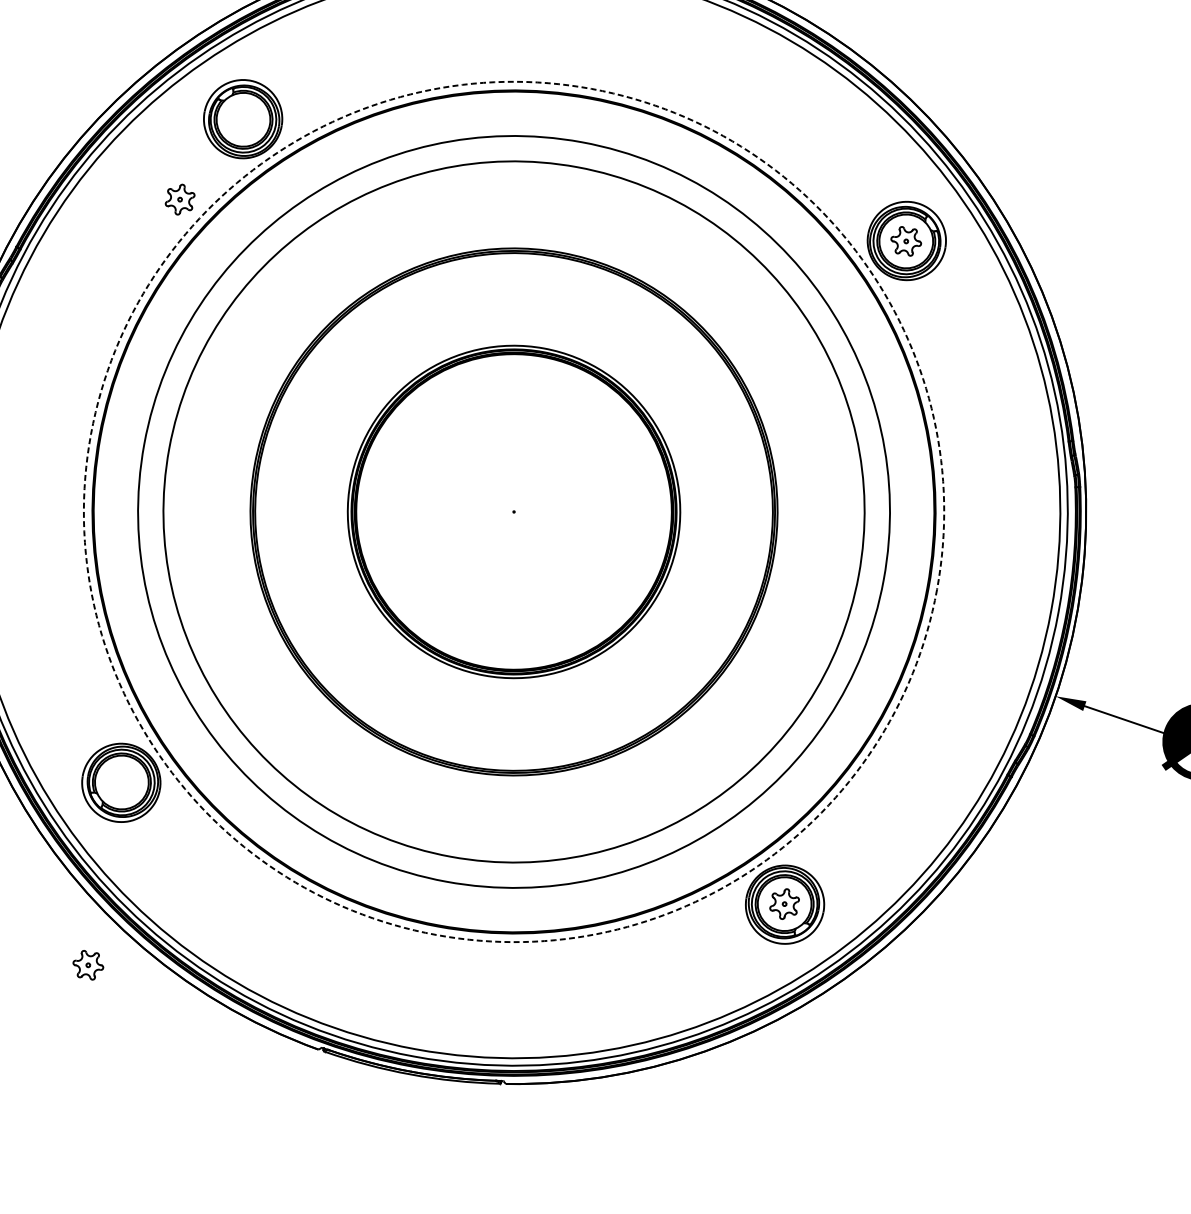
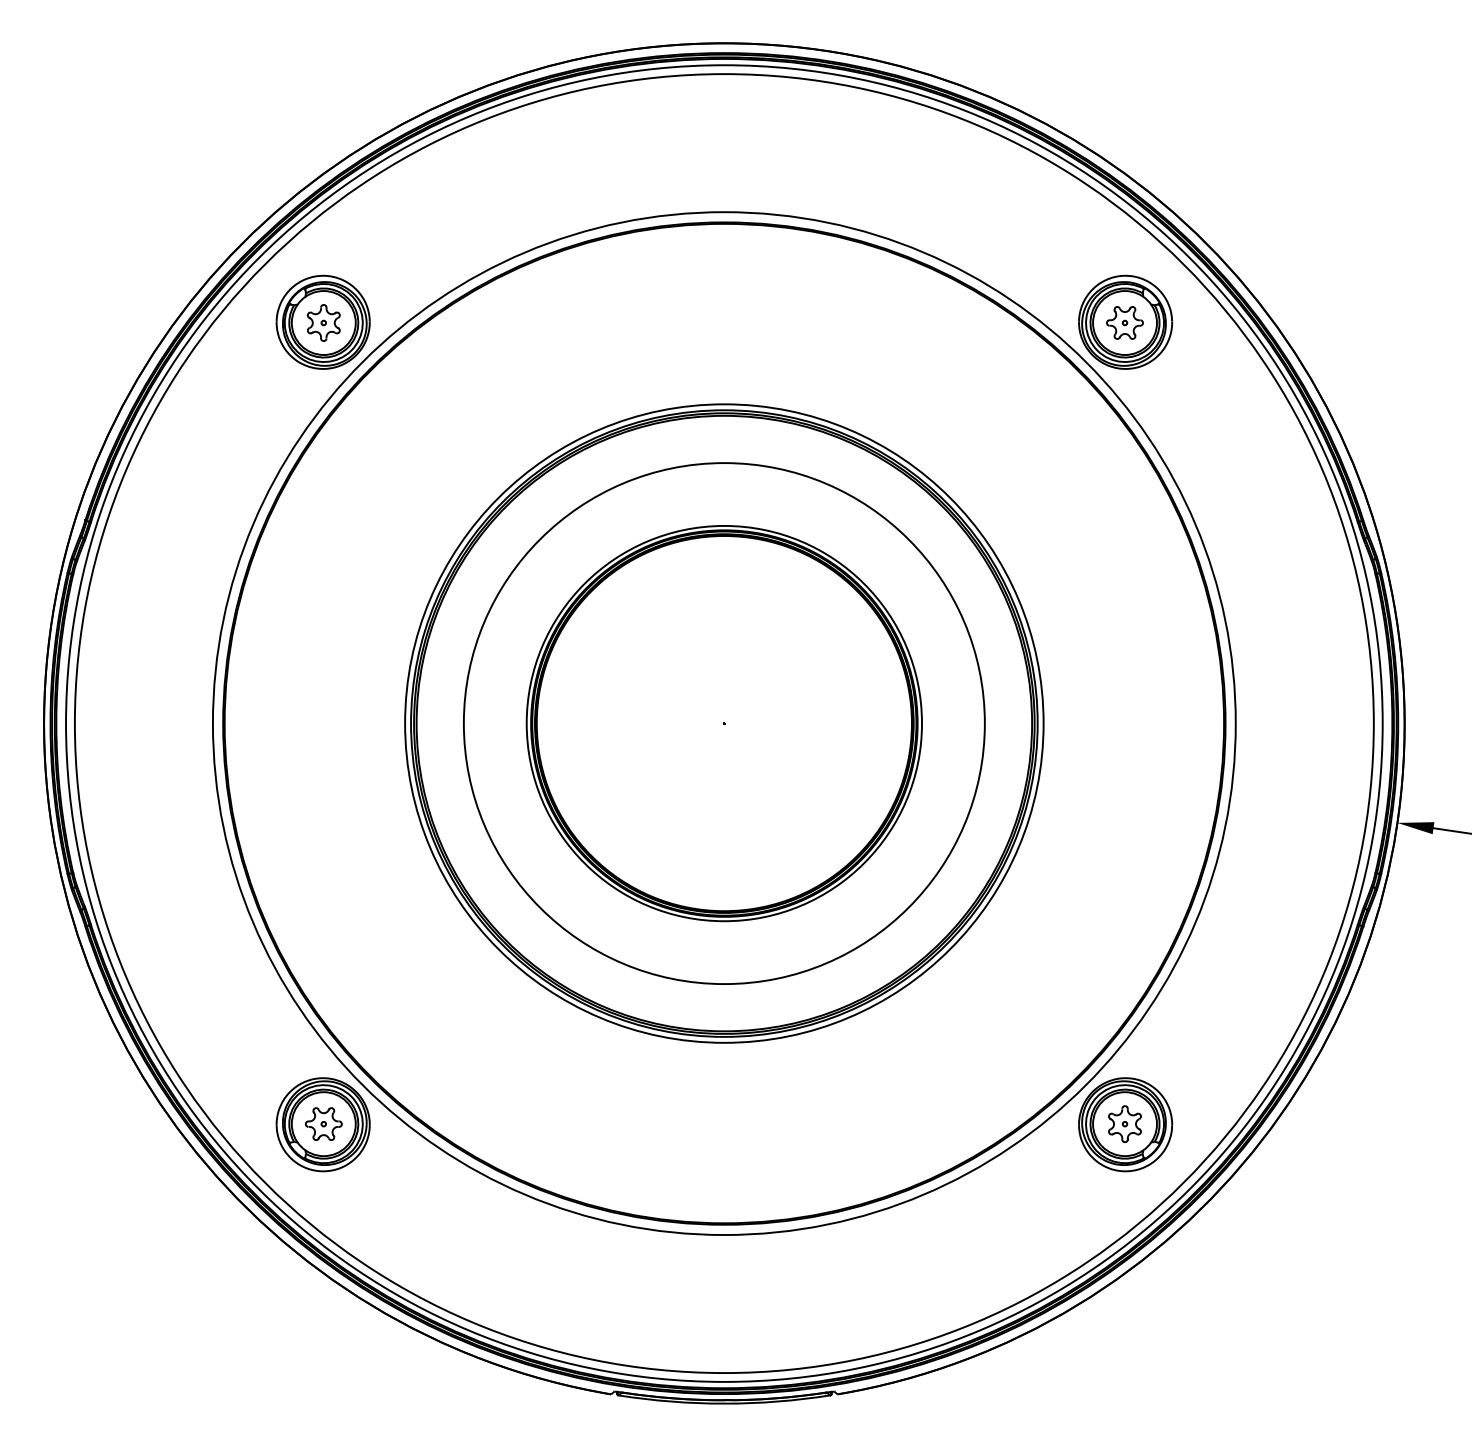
part: (179, 199) -> (323, 322), moved
circle: (513, 511) -> (723, 723), dashed -> solid
circle: (513, 511) -> (723, 723), size x0.62
circle: (514, 511) -> (724, 723), size x0.71
part: (88, 964) -> (323, 1123), moved

